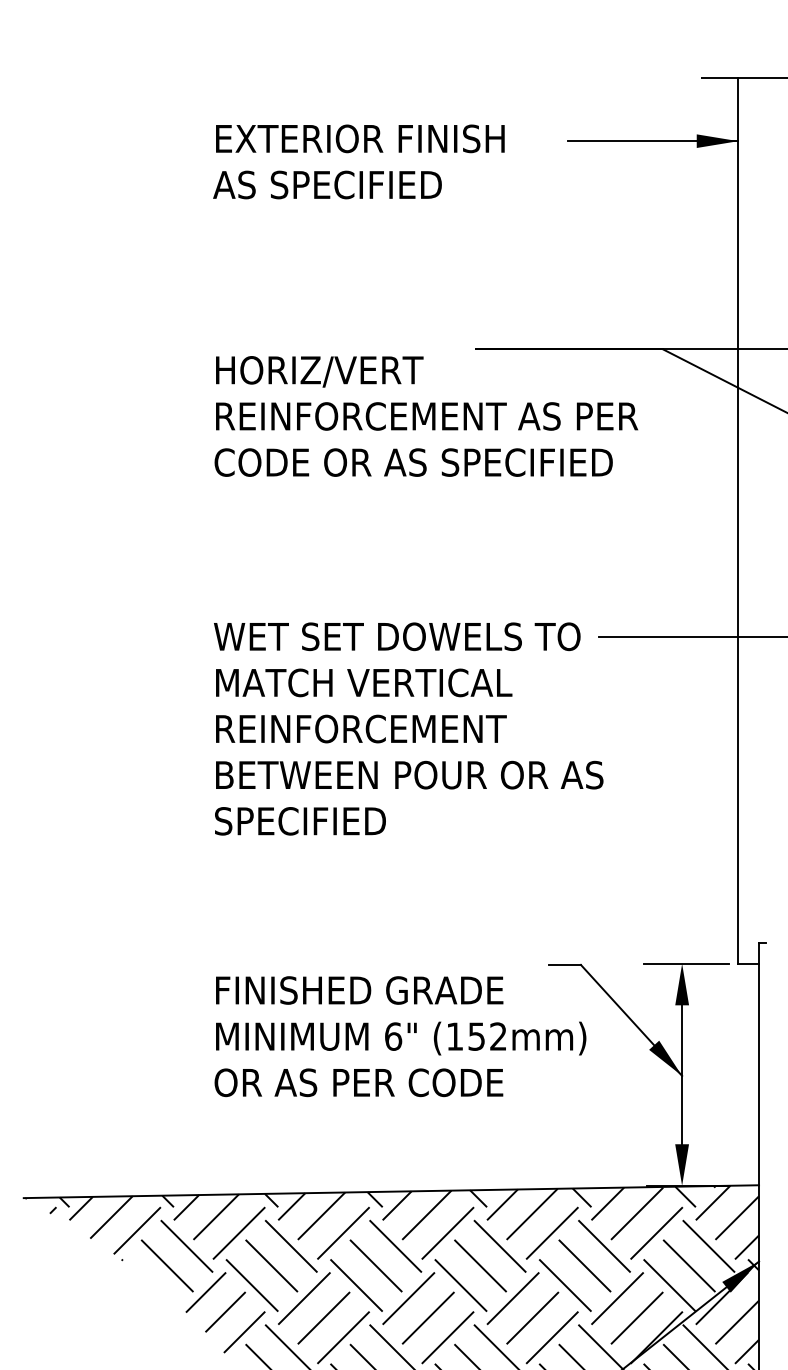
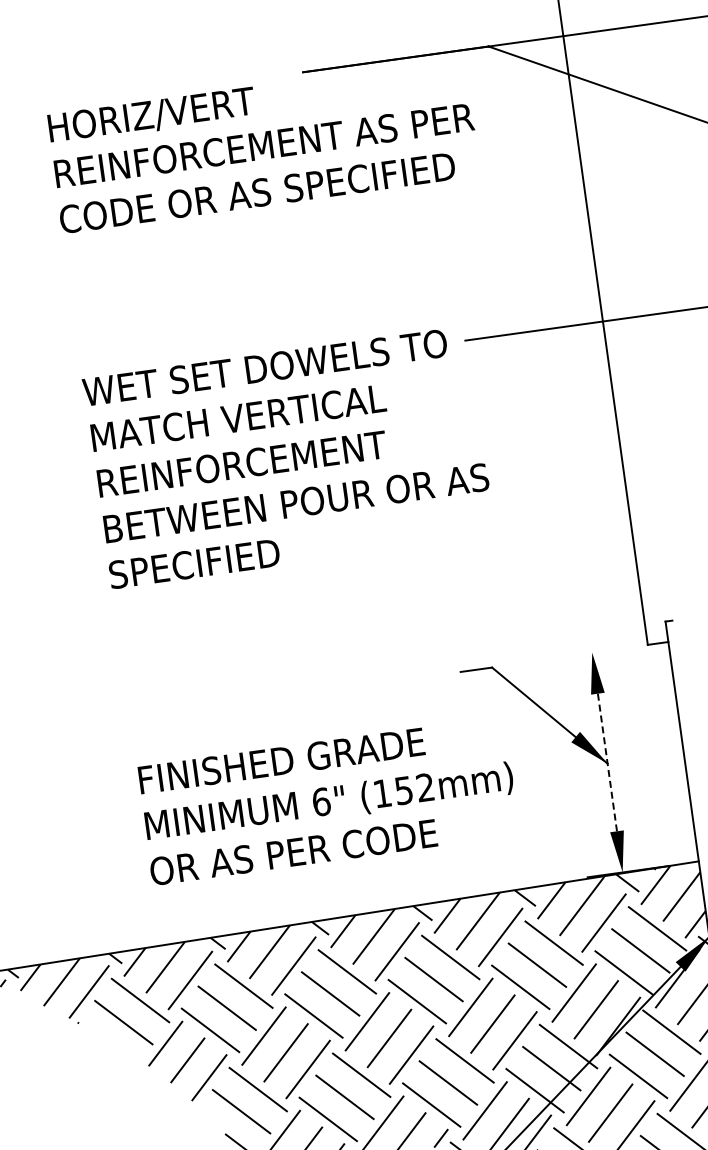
line: (686, 963) -> (596, 651), removed
text: (400, 1036) -> (328, 800), moved
line: (682, 1075) -> (607, 763), solid -> dashed

